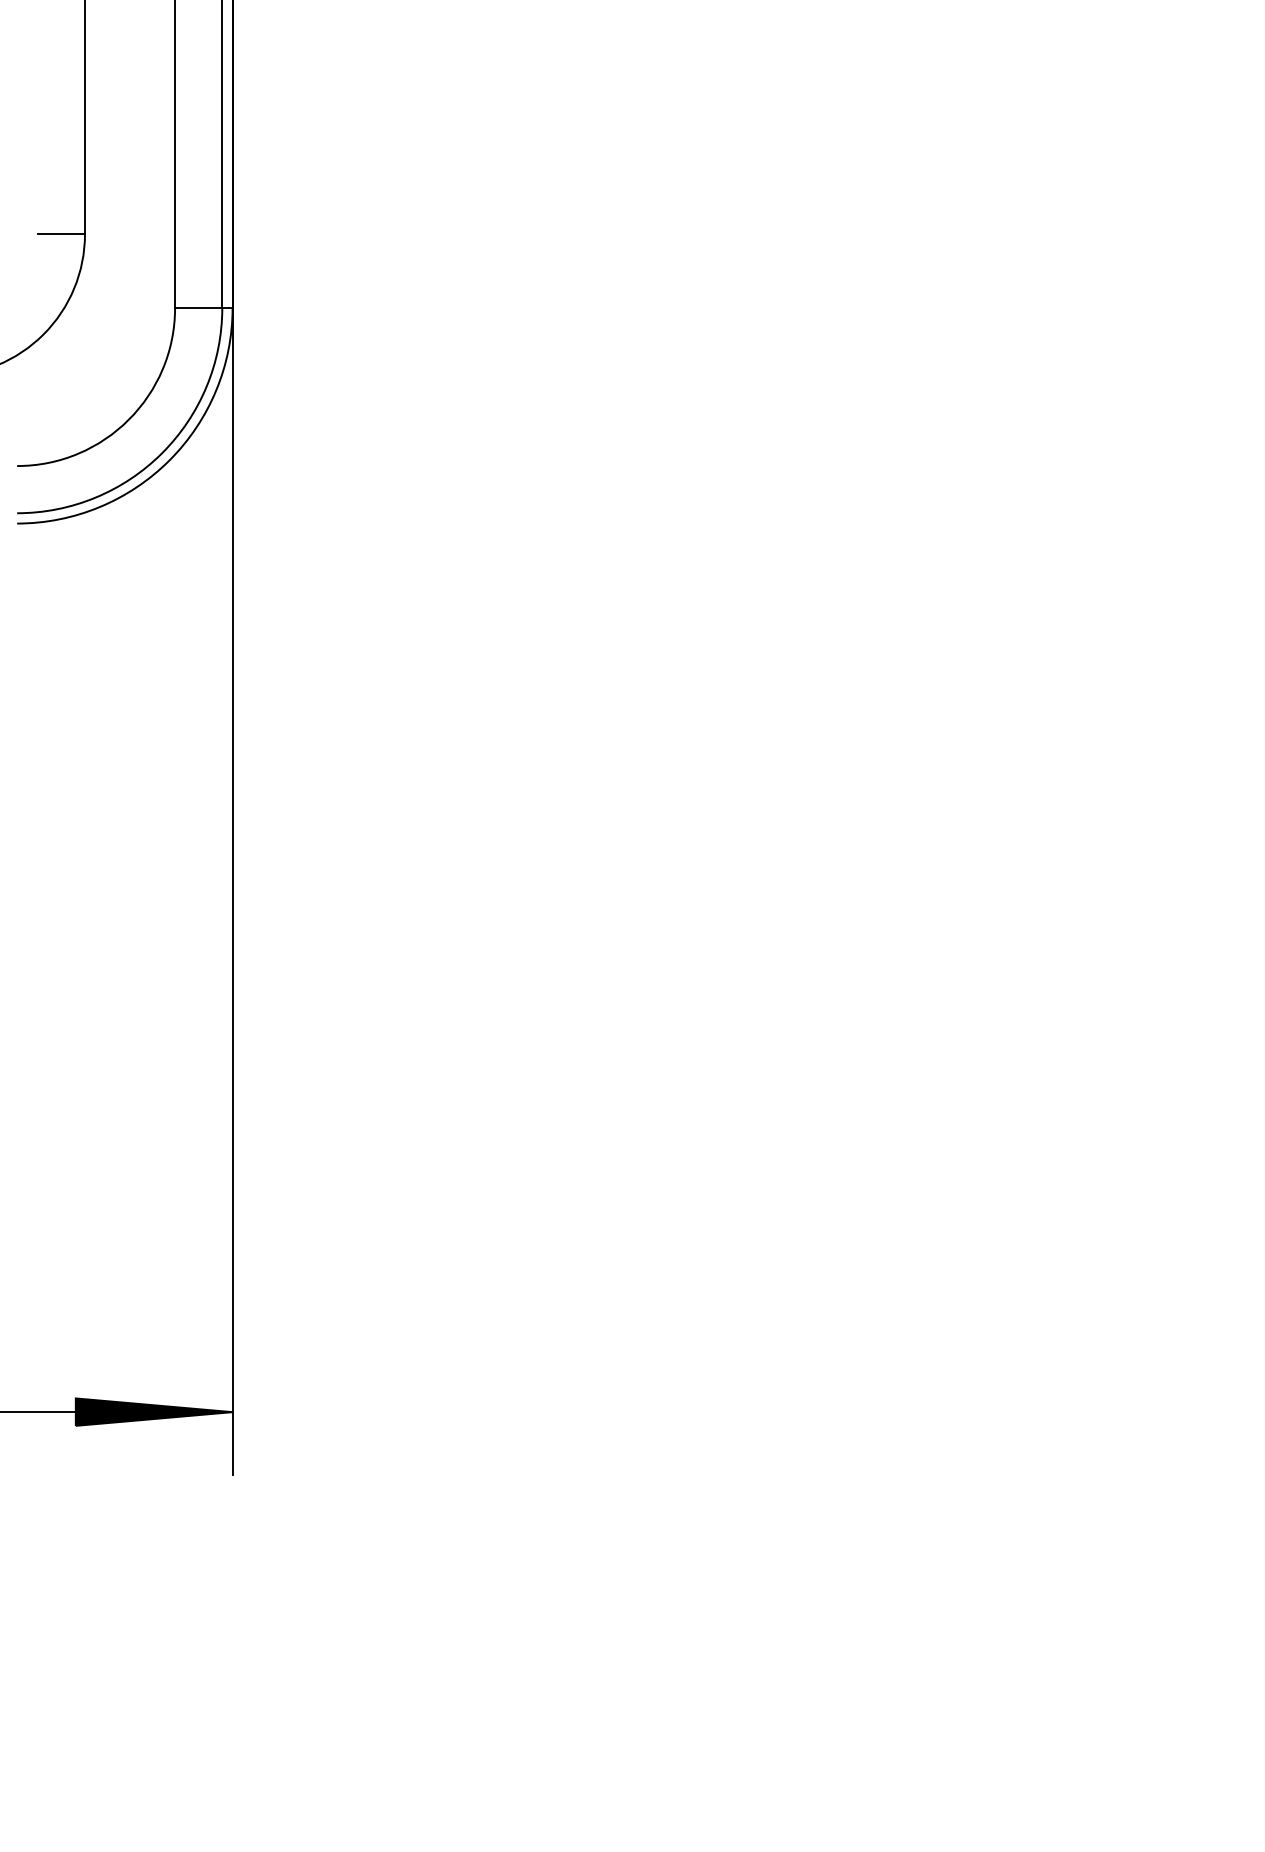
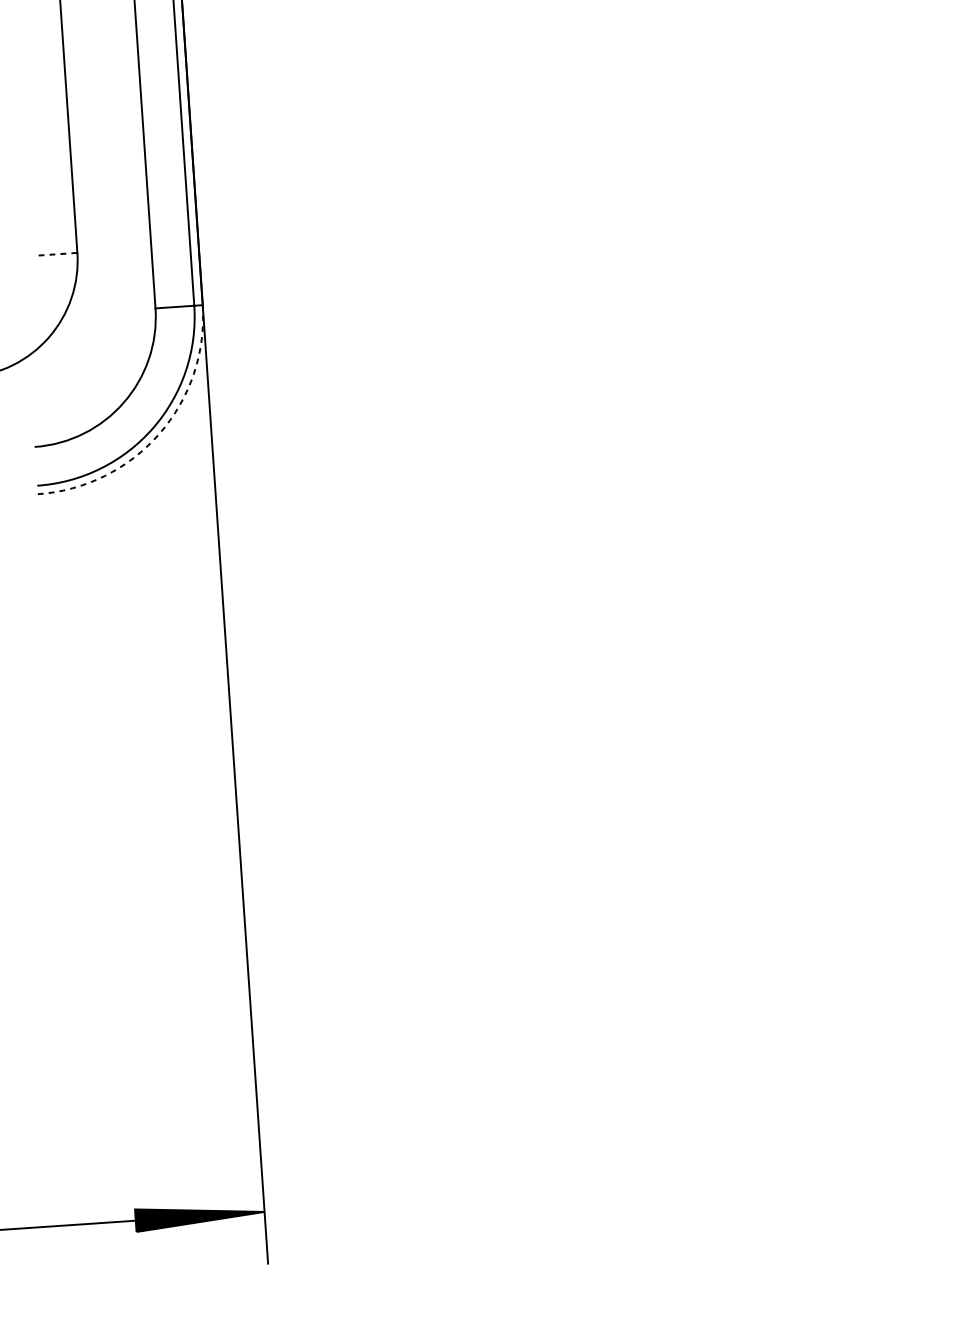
line: (61, 234) -> (58, 254), solid -> dashed
arc: (169, 460) -> (159, 433), solid -> dashed

